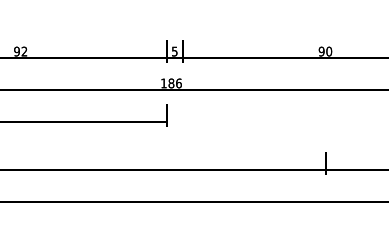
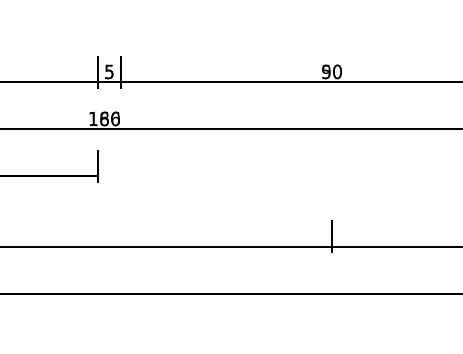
text: (321, 51) -> (326, 71), 90 -> 50
text: (174, 83) -> (108, 119), 186 -> 160

